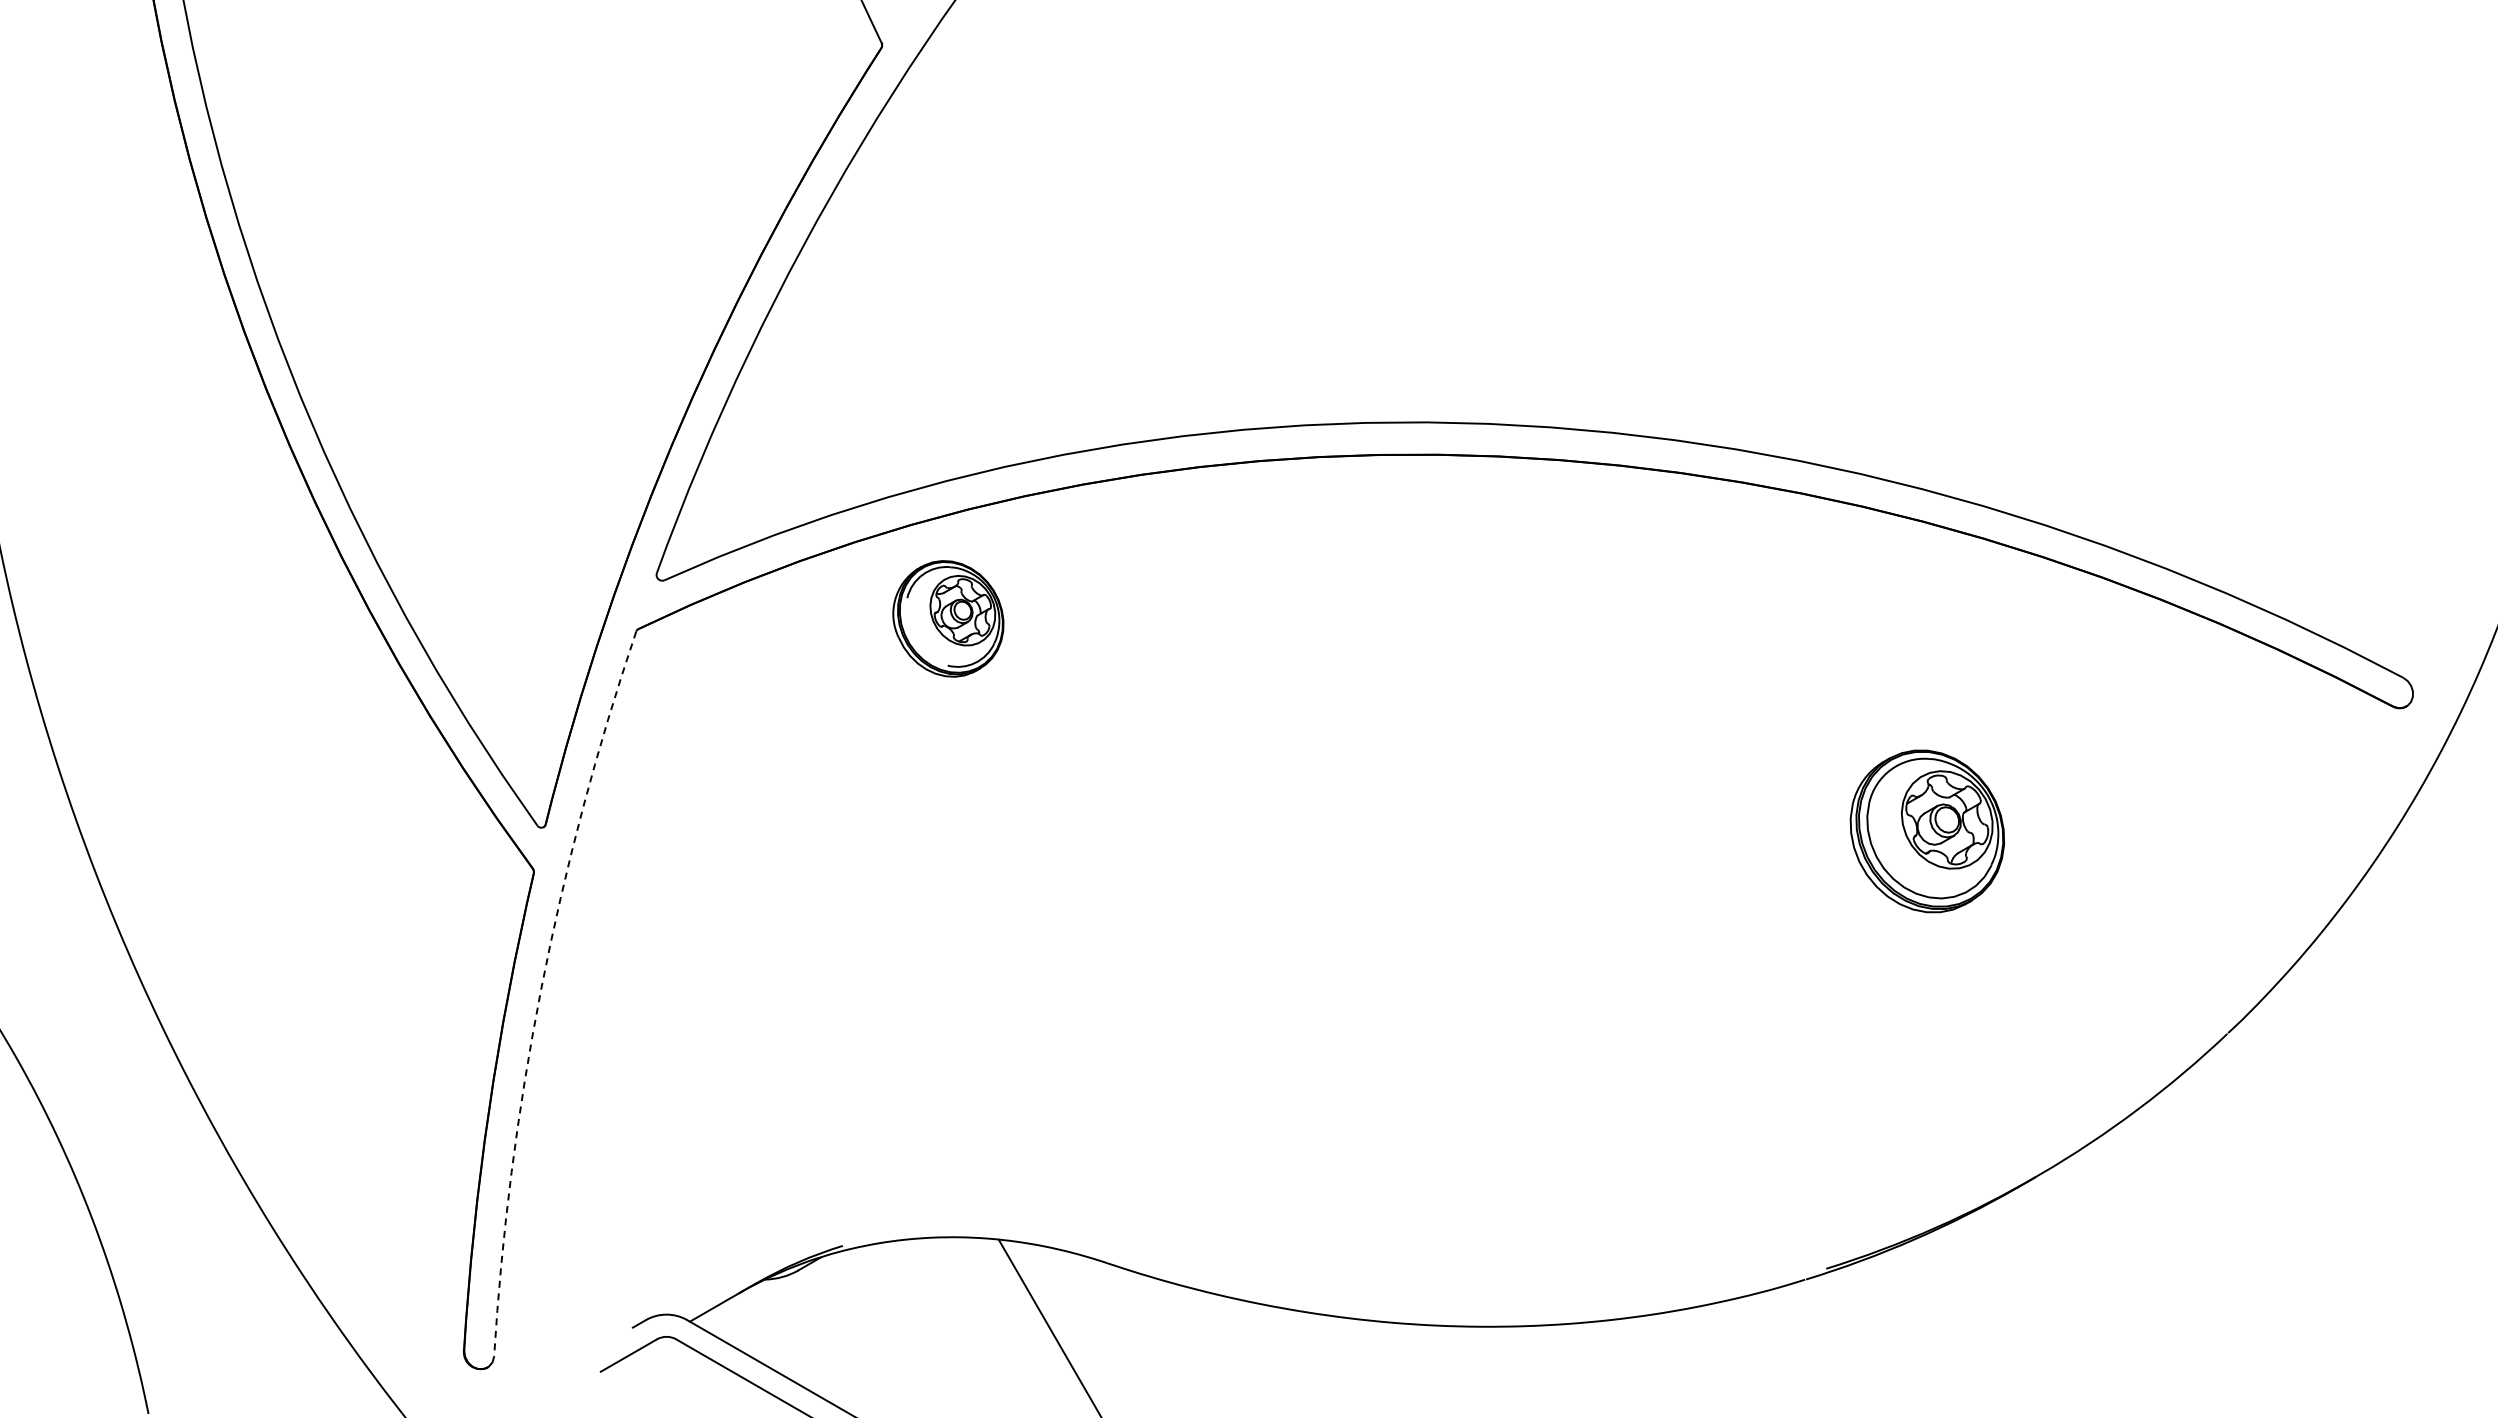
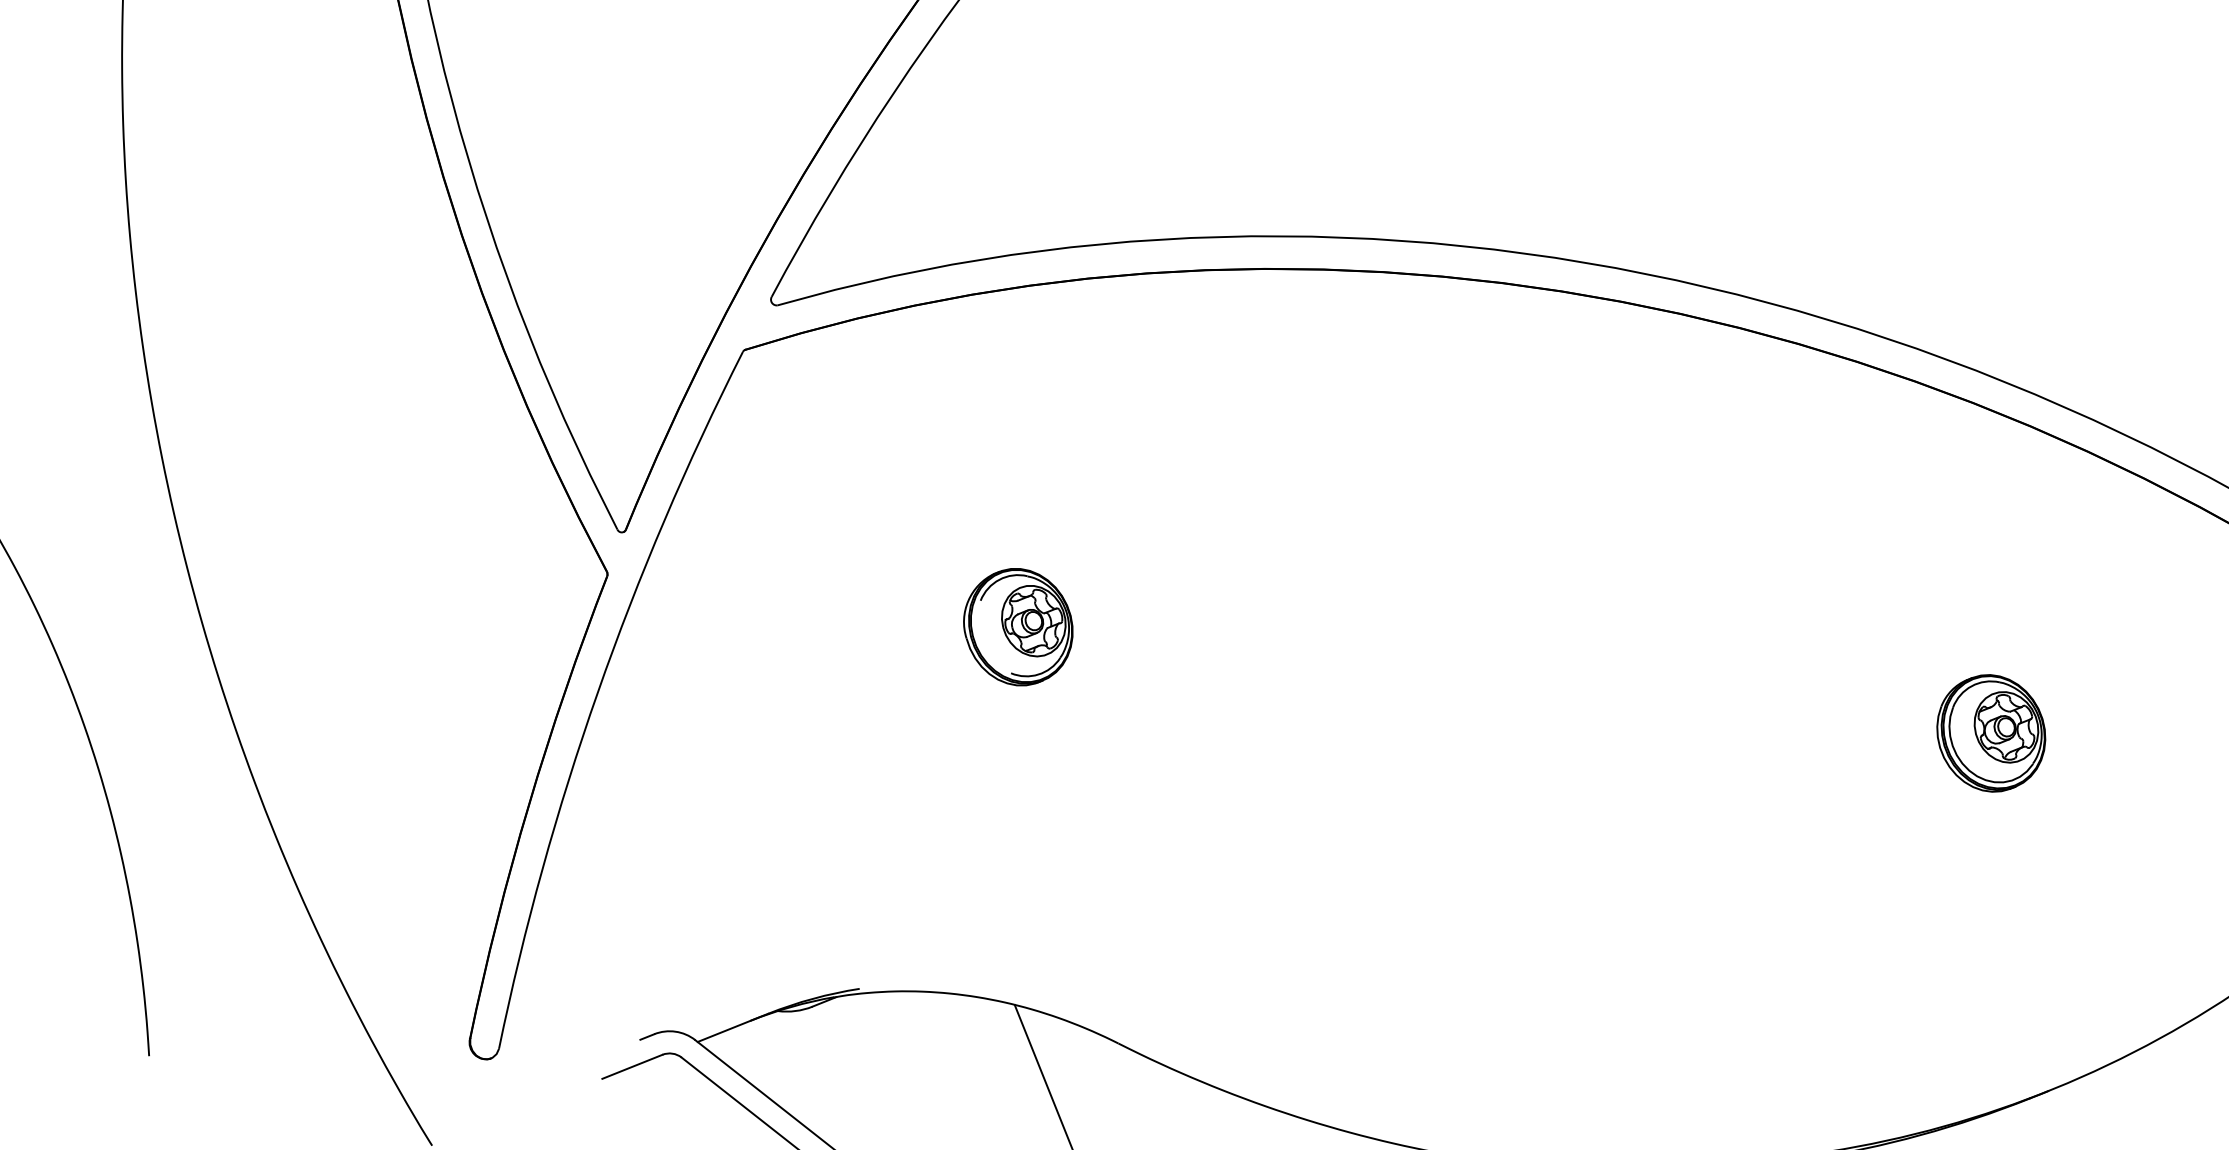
part: (948, 618) -> (1018, 626), moved
part: (1927, 830) -> (1991, 732), size x0.71
arc: (541, 989) -> (598, 692), dashed -> solid

